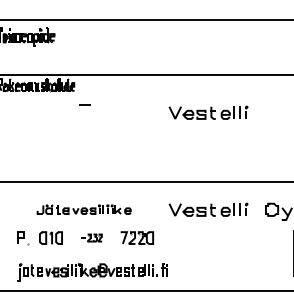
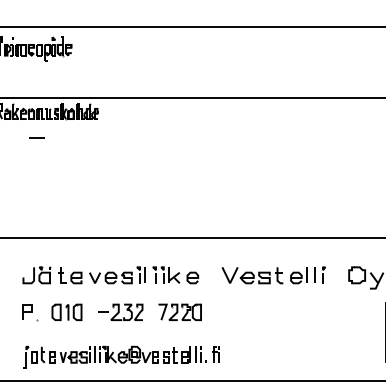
line: (84, 104) -> (36, 137), moved
part: (208, 112) -> (273, 147), removed
part: (83, 209) -> (109, 274), size x1.43
part: (91, 237) -> (120, 311), size x1.67

